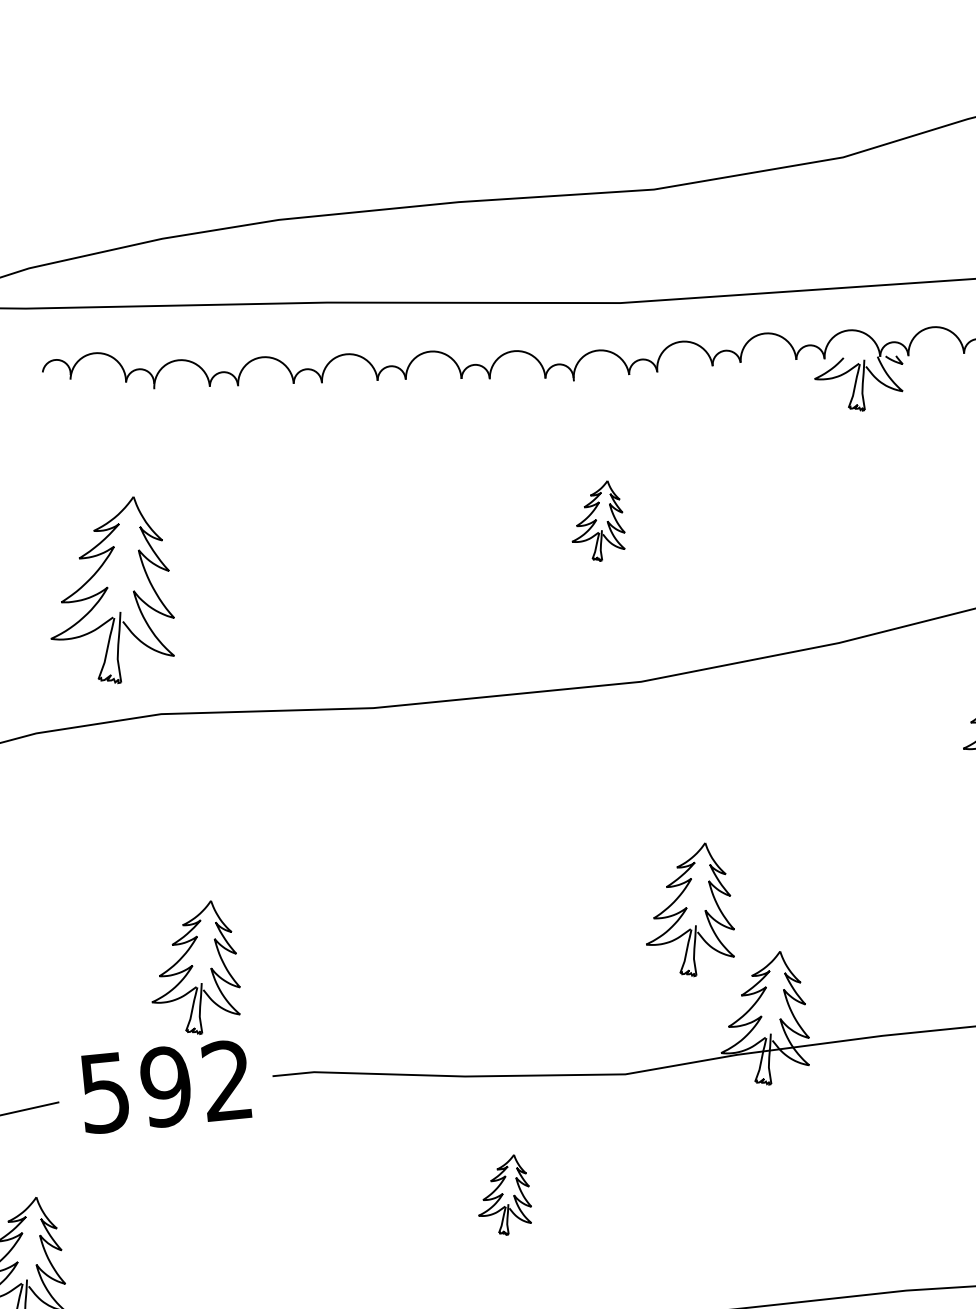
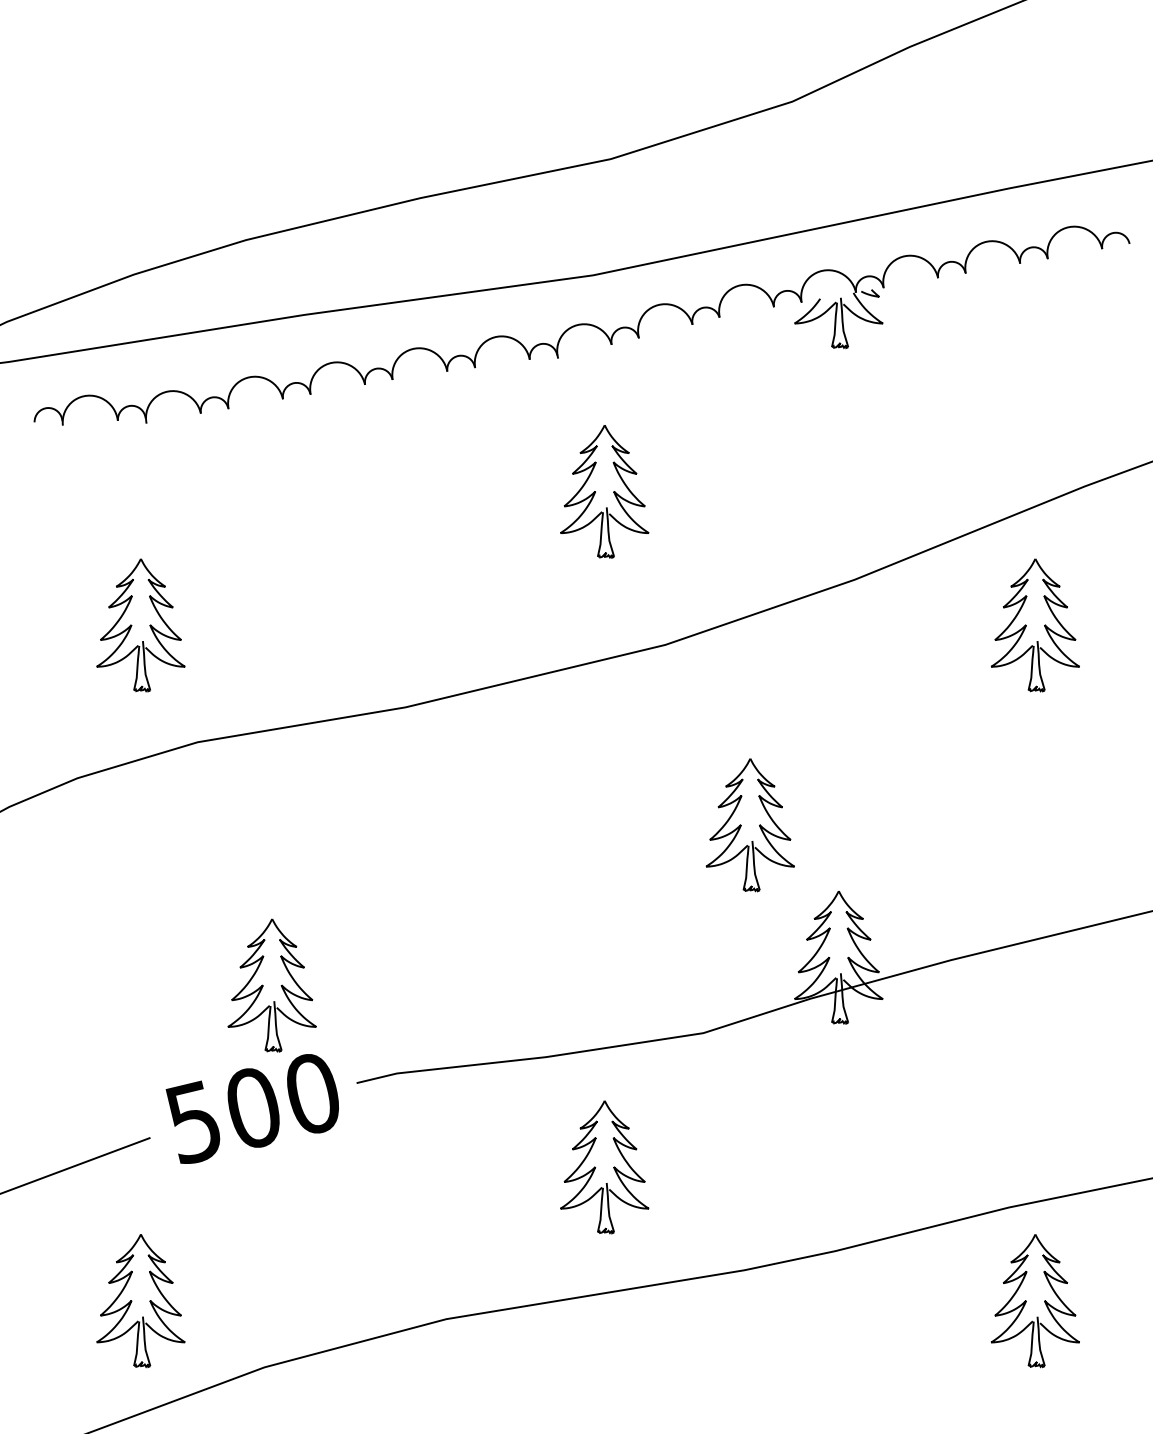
part: (601, 520) -> (604, 491), size x1.67
part: (120, 589) -> (140, 625), size x0.71
part: (695, 909) -> (749, 825), moved
text: (197, 1084) -> (283, 1101), 592 -> 500
part: (508, 1194) -> (604, 1167), size x1.67

